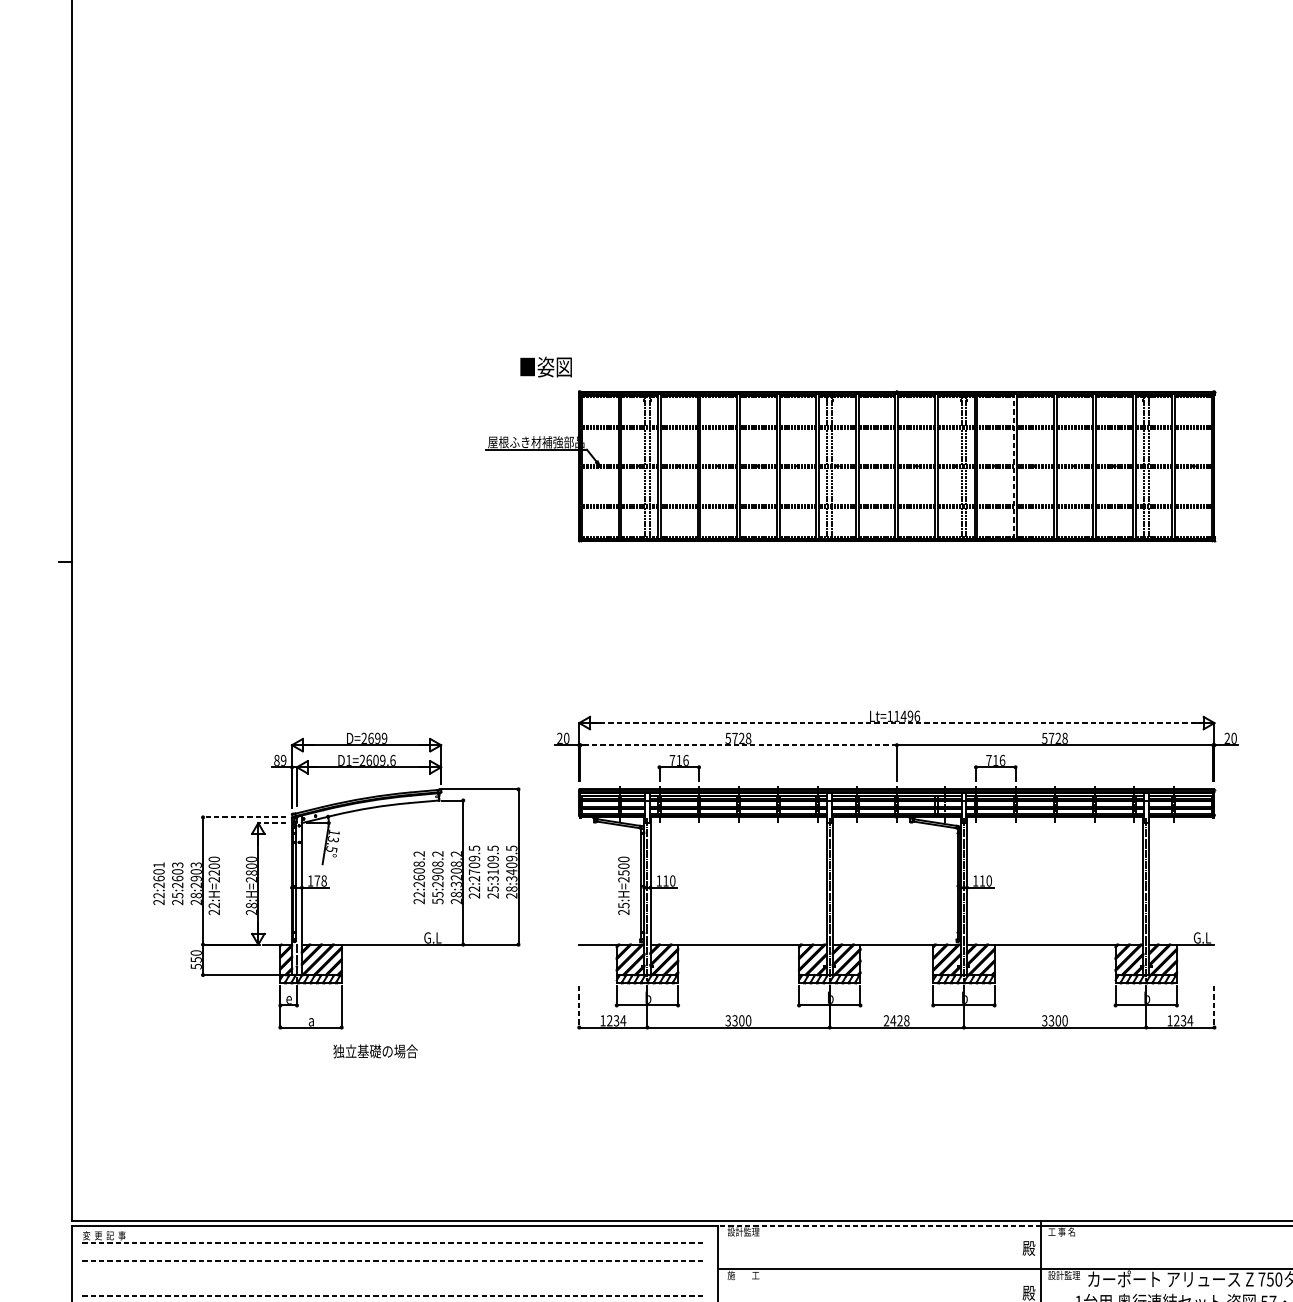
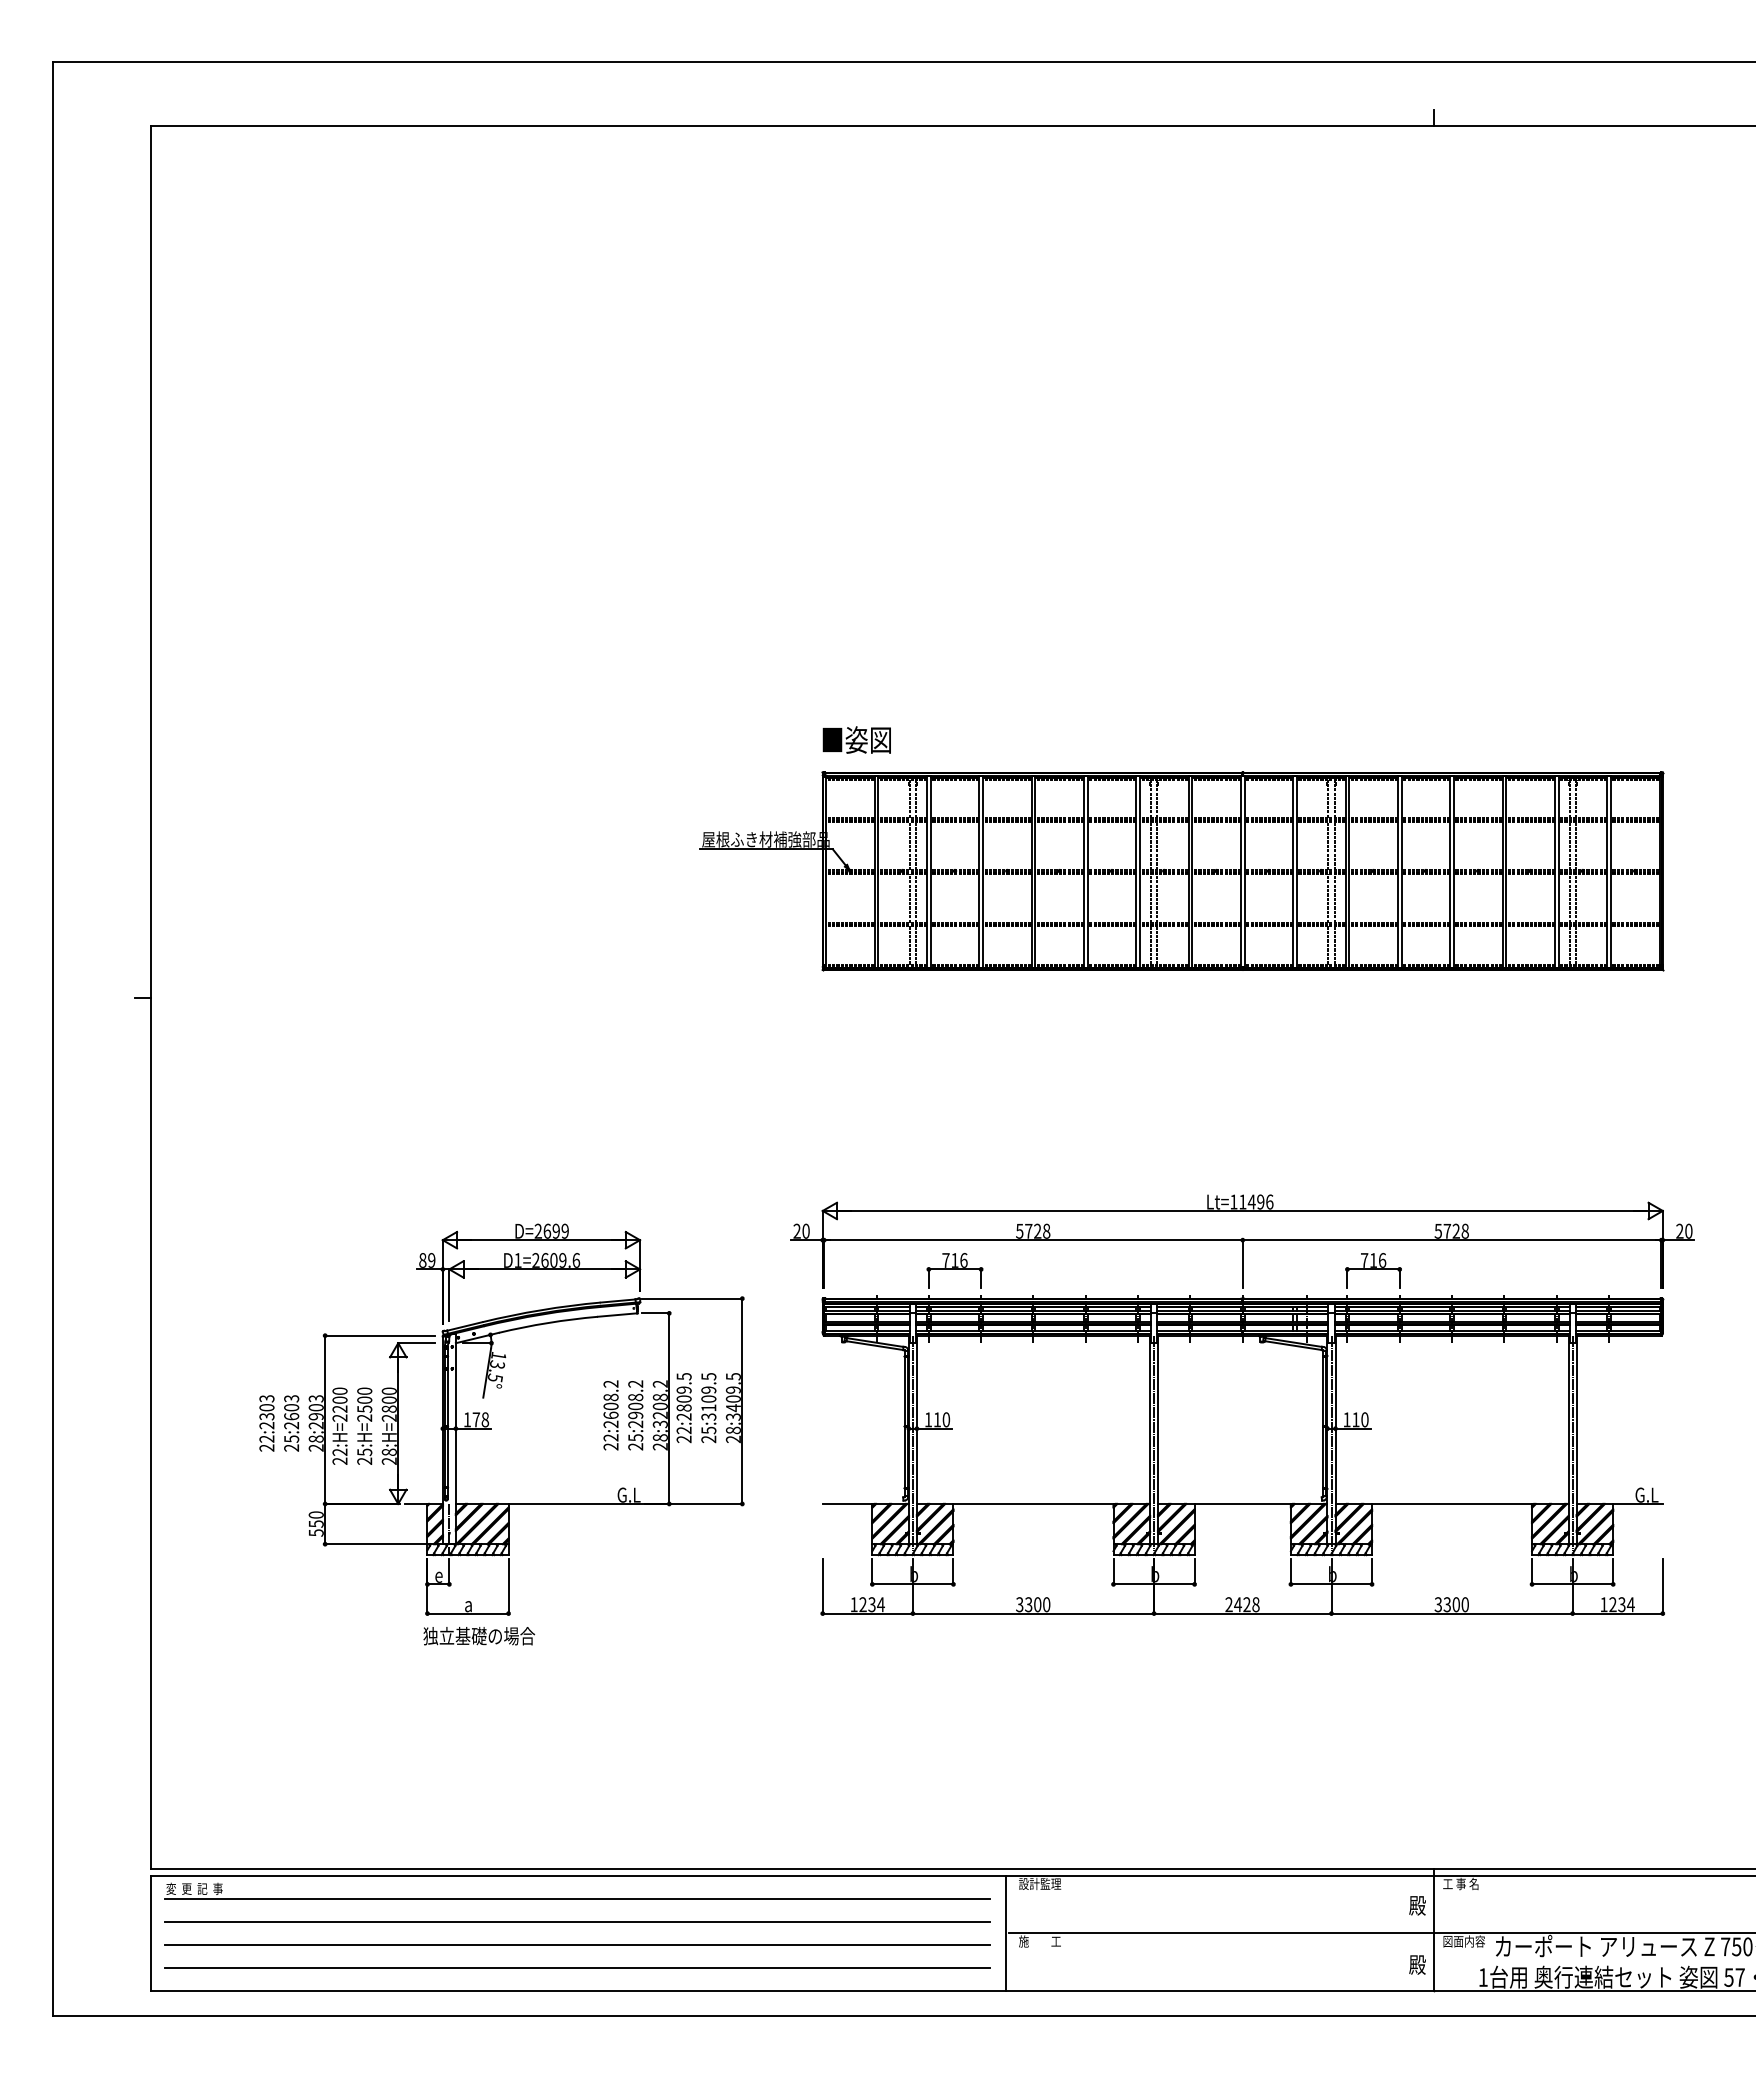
text: (545, 366) -> (856, 739), moved
line: (1013, 466) -> (1397, 871), dashed -> solid
line: (896, 722) -> (1242, 1210), dashed -> solid
line: (737, 745) -> (1032, 1240), dashed -> solid
line: (244, 817) -> (379, 1335), dashed -> solid
line: (271, 823) -> (415, 1343), dashed -> solid
text: (158, 871) -> (266, 1407), 22:2601 -> 22:2303
text: (473, 871) -> (683, 1407), 22:2709.5 -> 22:2809.5
text: (623, 885) -> (364, 1425), moved
text: (437, 901) -> (635, 1446), 55:2908.2 -> 25:2908.2
line: (579, 1007) -> (822, 1586), dashed -> solid
line: (1214, 1007) -> (1662, 1586), dashed -> solid
text: (375, 1051) -> (479, 1636), moved
line: (880, 1225) -> (1220, 1875), dashed -> solid
line: (394, 1242) -> (578, 1898), dashed -> solid
line: (394, 1260) -> (578, 1921), dashed -> solid
text: (1064, 1275) -> (1464, 1941), 設計監理 -> 図面内容
line: (393, 1277) -> (577, 1944), added
line: (394, 1295) -> (578, 1968), dashed -> solid

